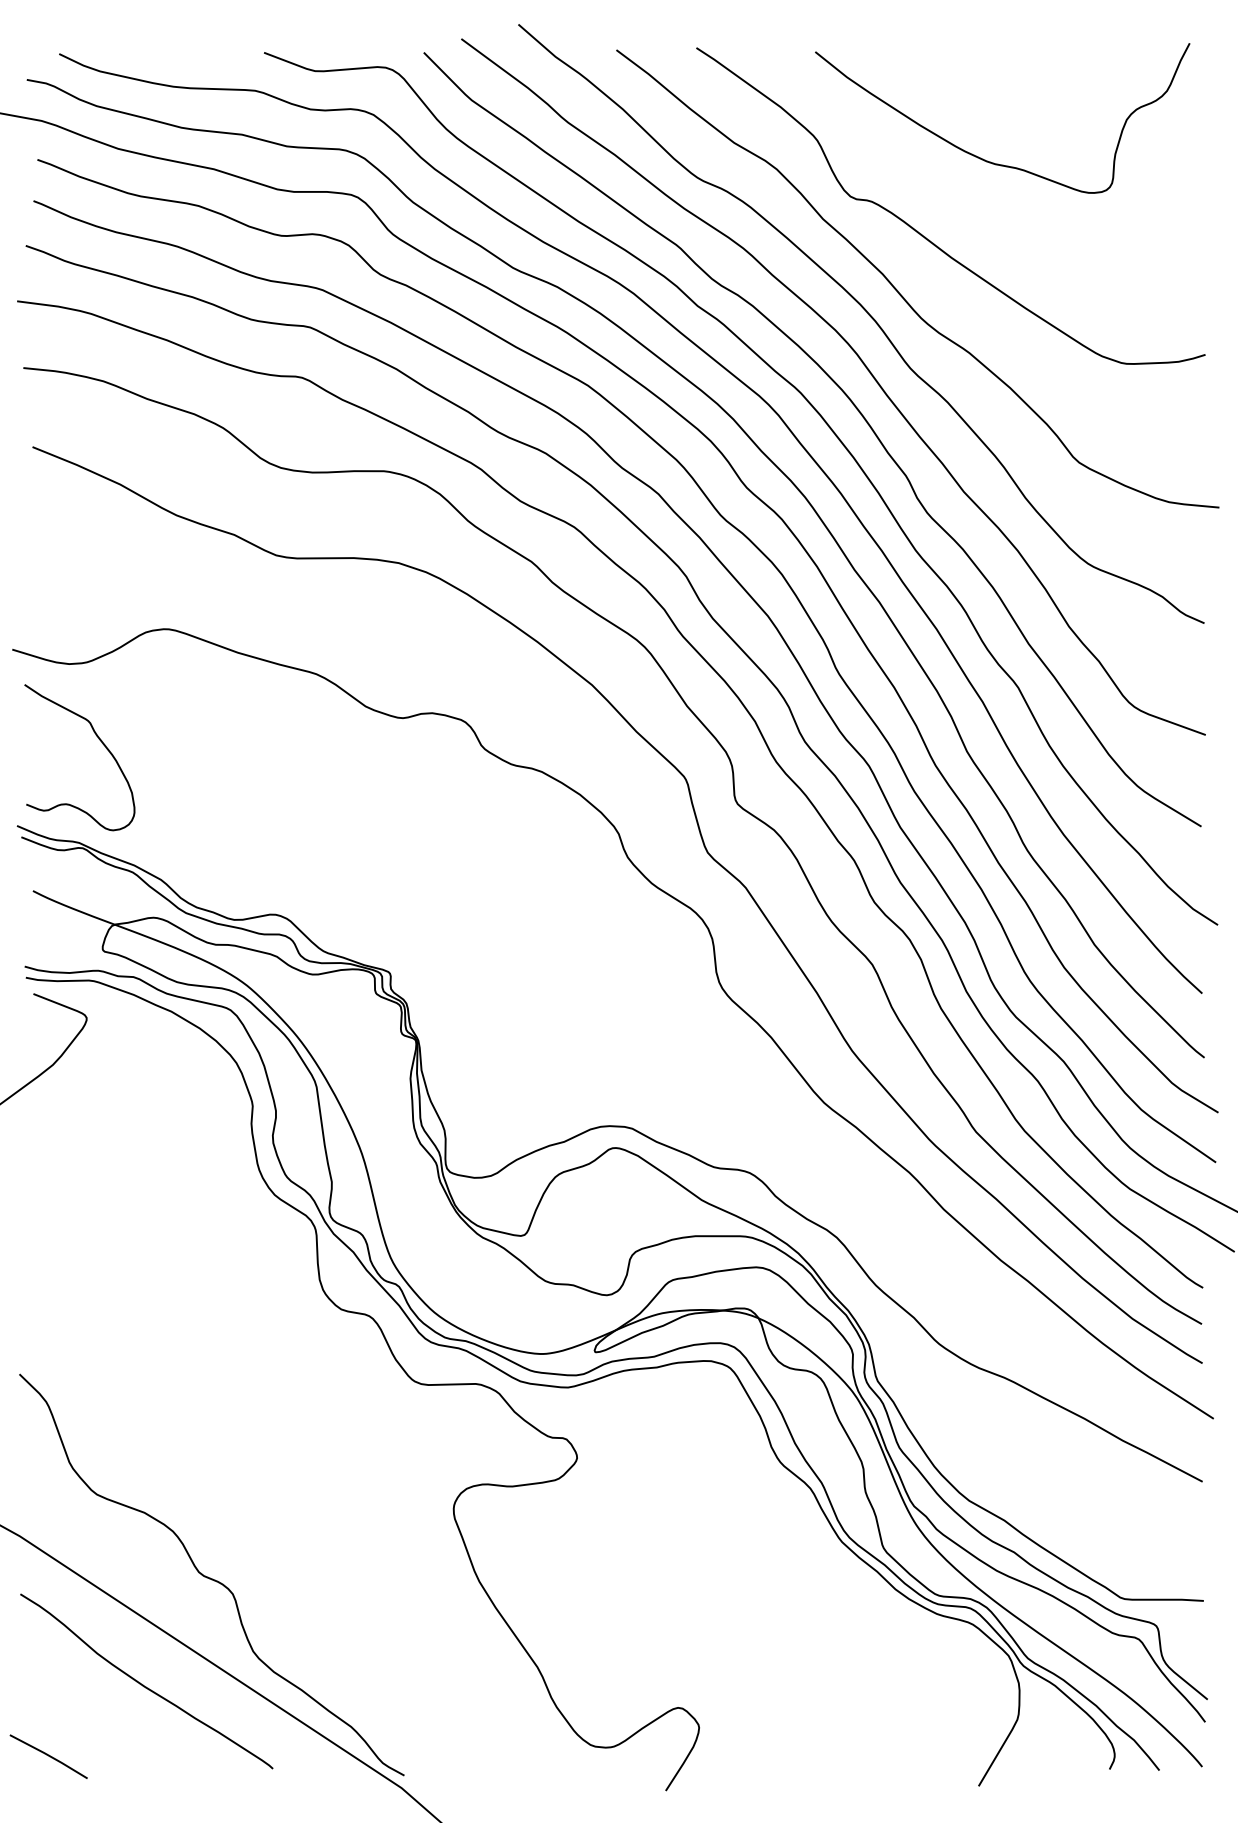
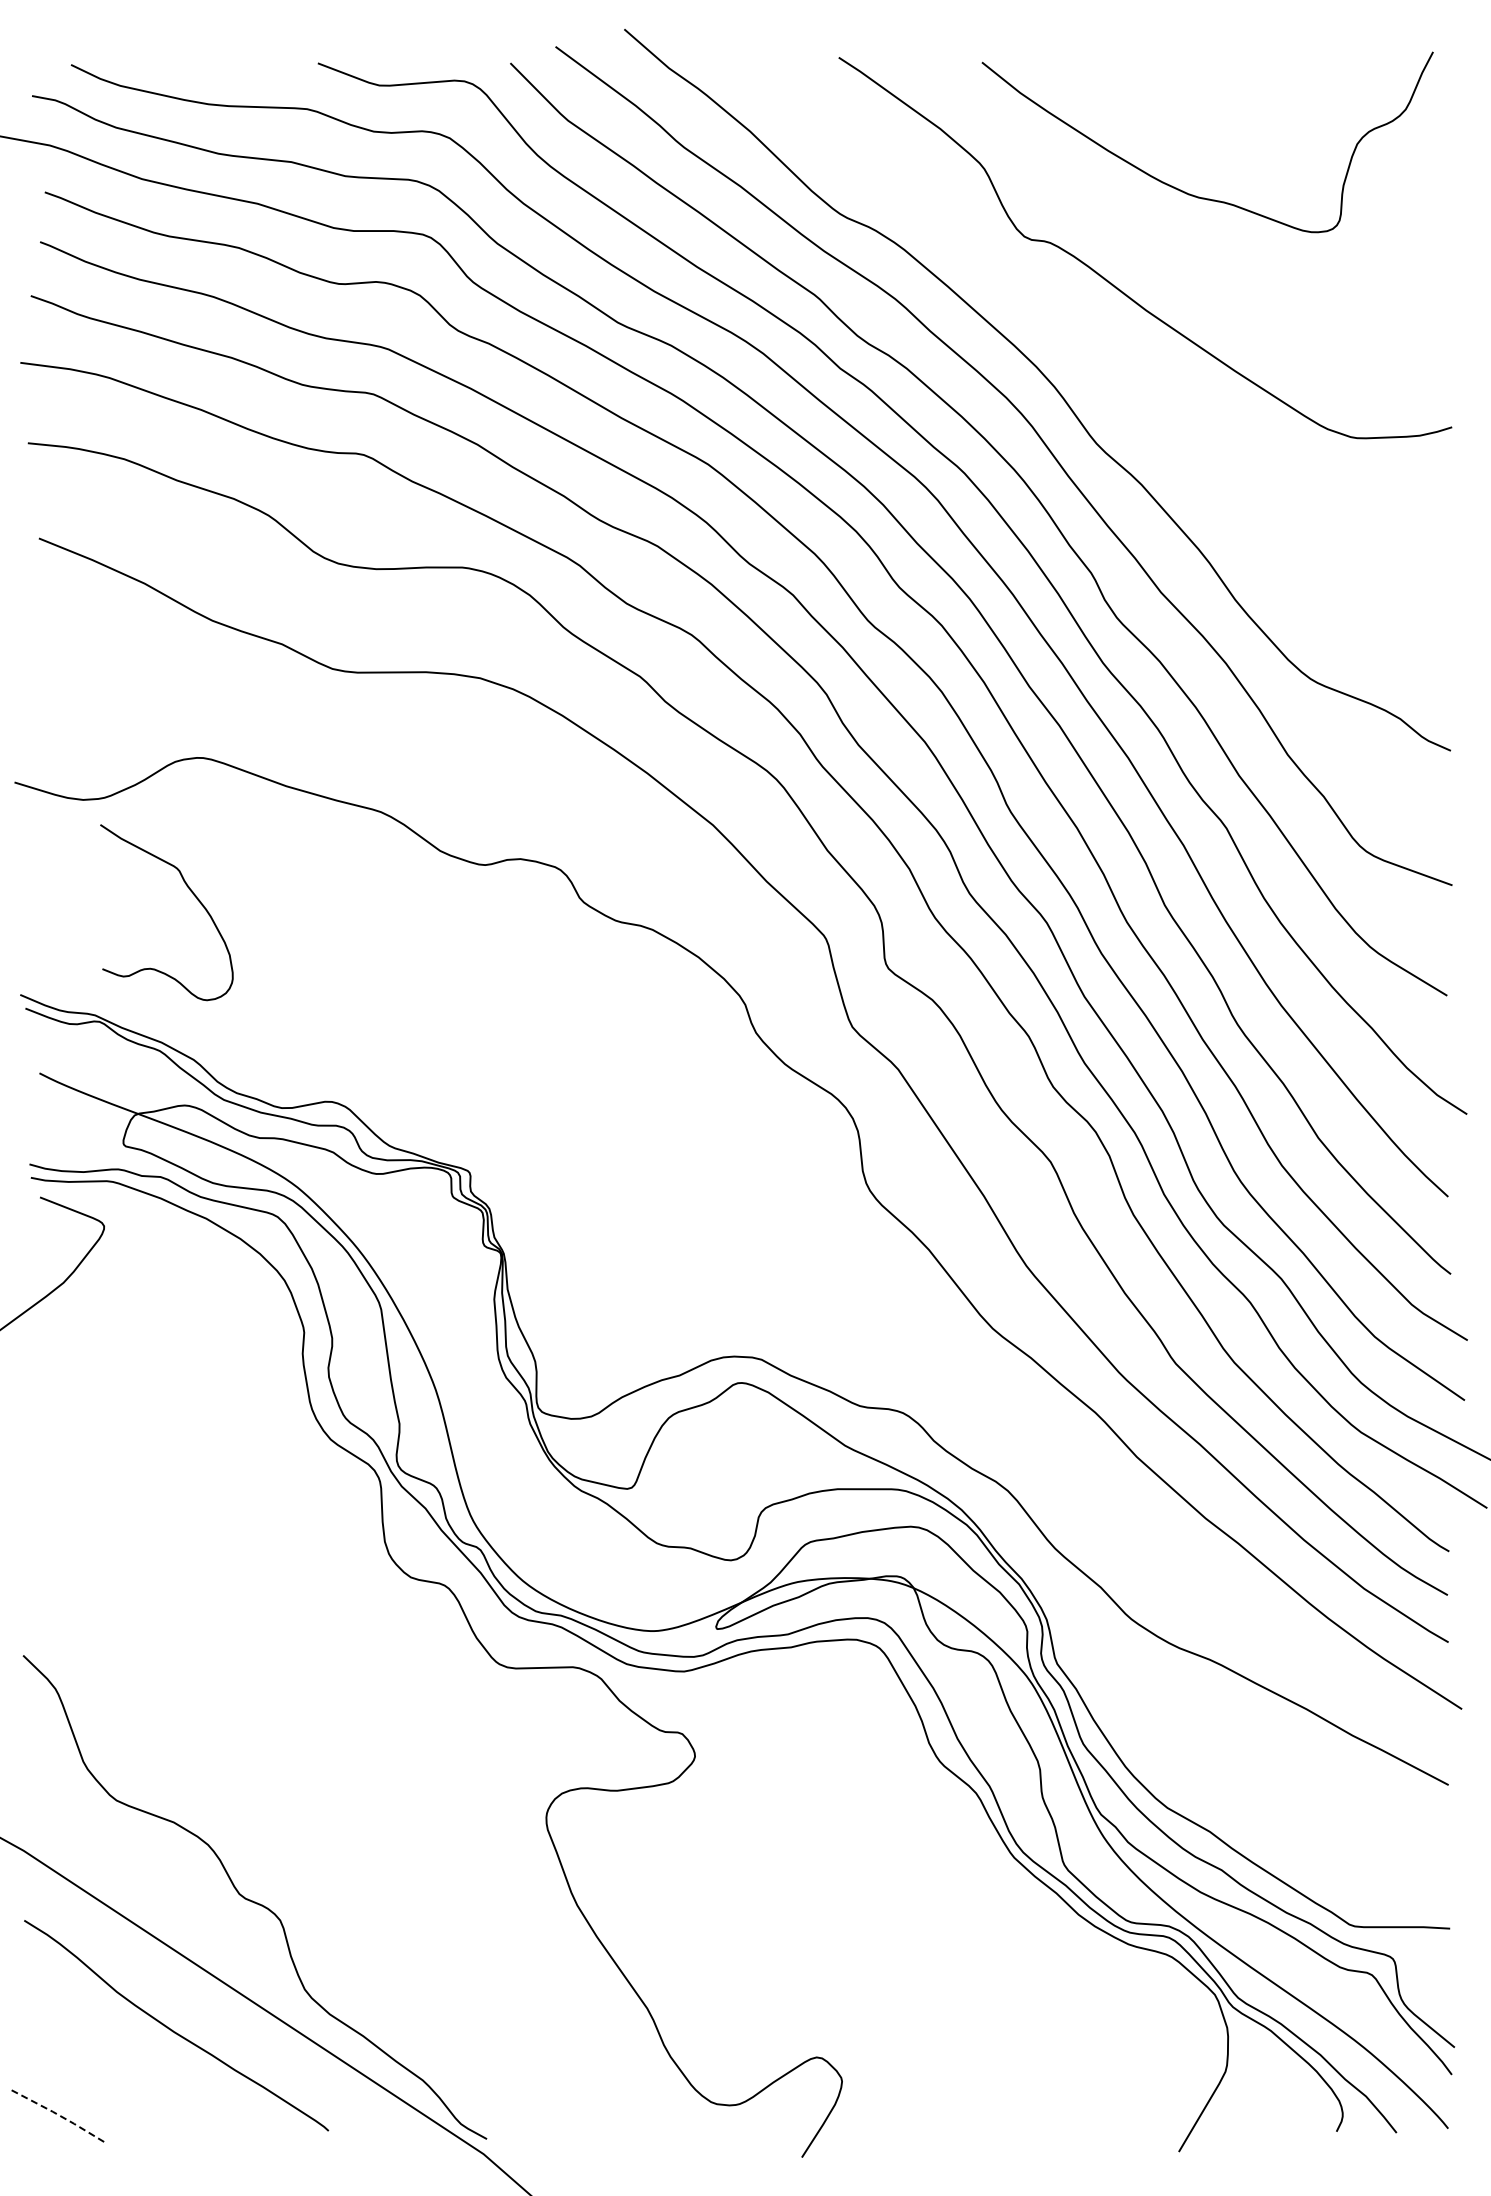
curve: (901, 294) -> (1085, 354), removed
curve: (98, 739) -> (189, 890), moved
line: (49, 1756) -> (59, 2115), solid -> dashed

